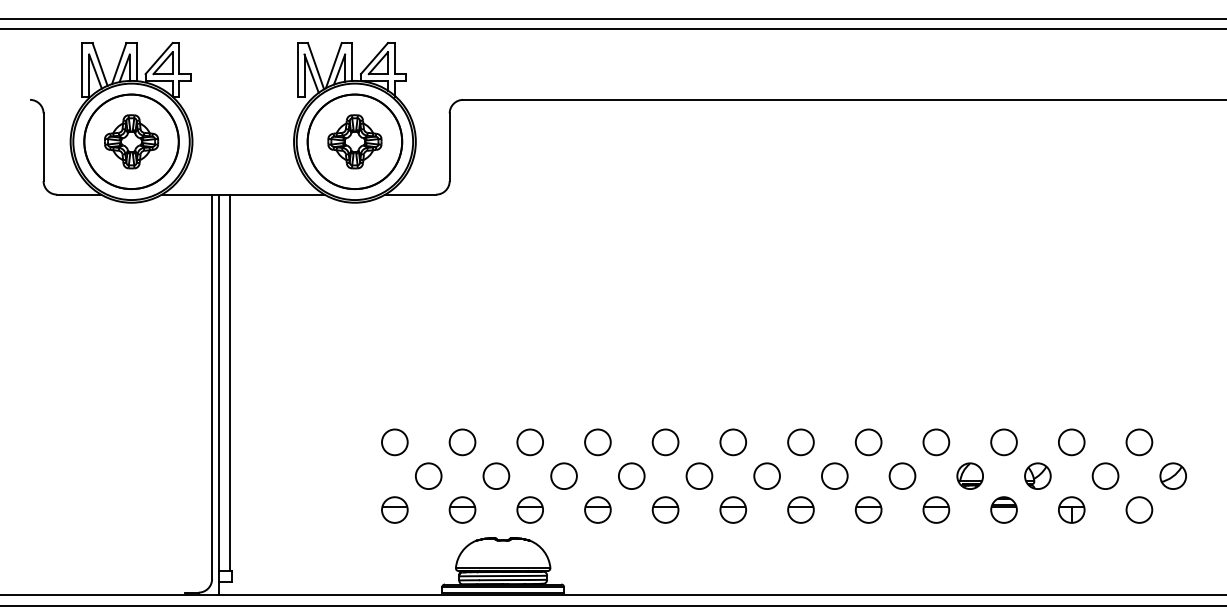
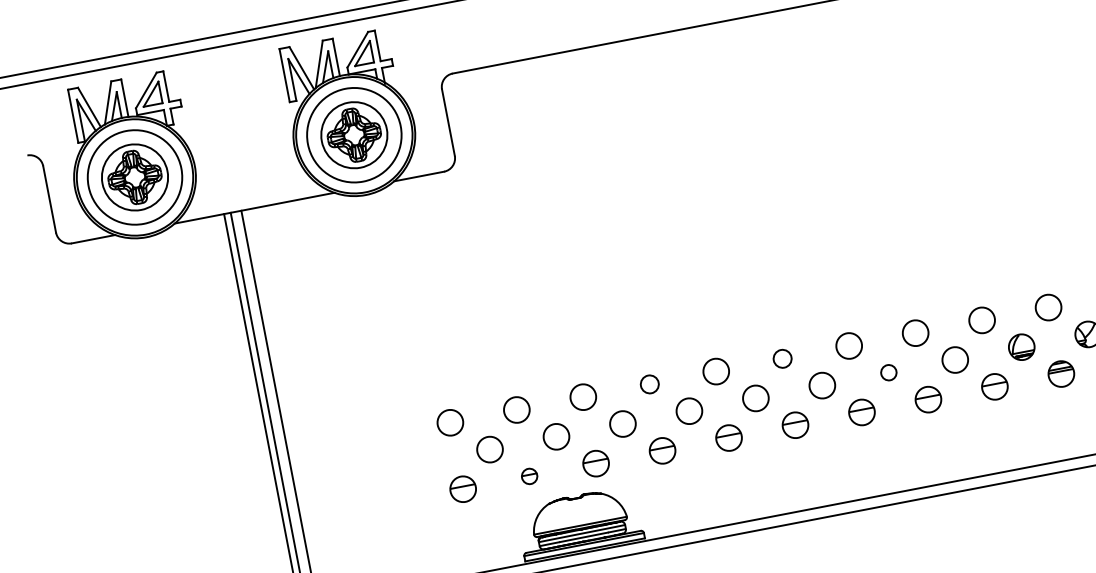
circle: (131, 141) -> (134, 177), size x0.7
circle: (354, 141) -> (353, 134), size x0.7
circle: (597, 442) -> (649, 384), size x0.7
circle: (732, 442) -> (781, 359), size x0.7
circle: (834, 475) -> (888, 372), size x0.6
part: (462, 509) -> (529, 475), size x0.6

